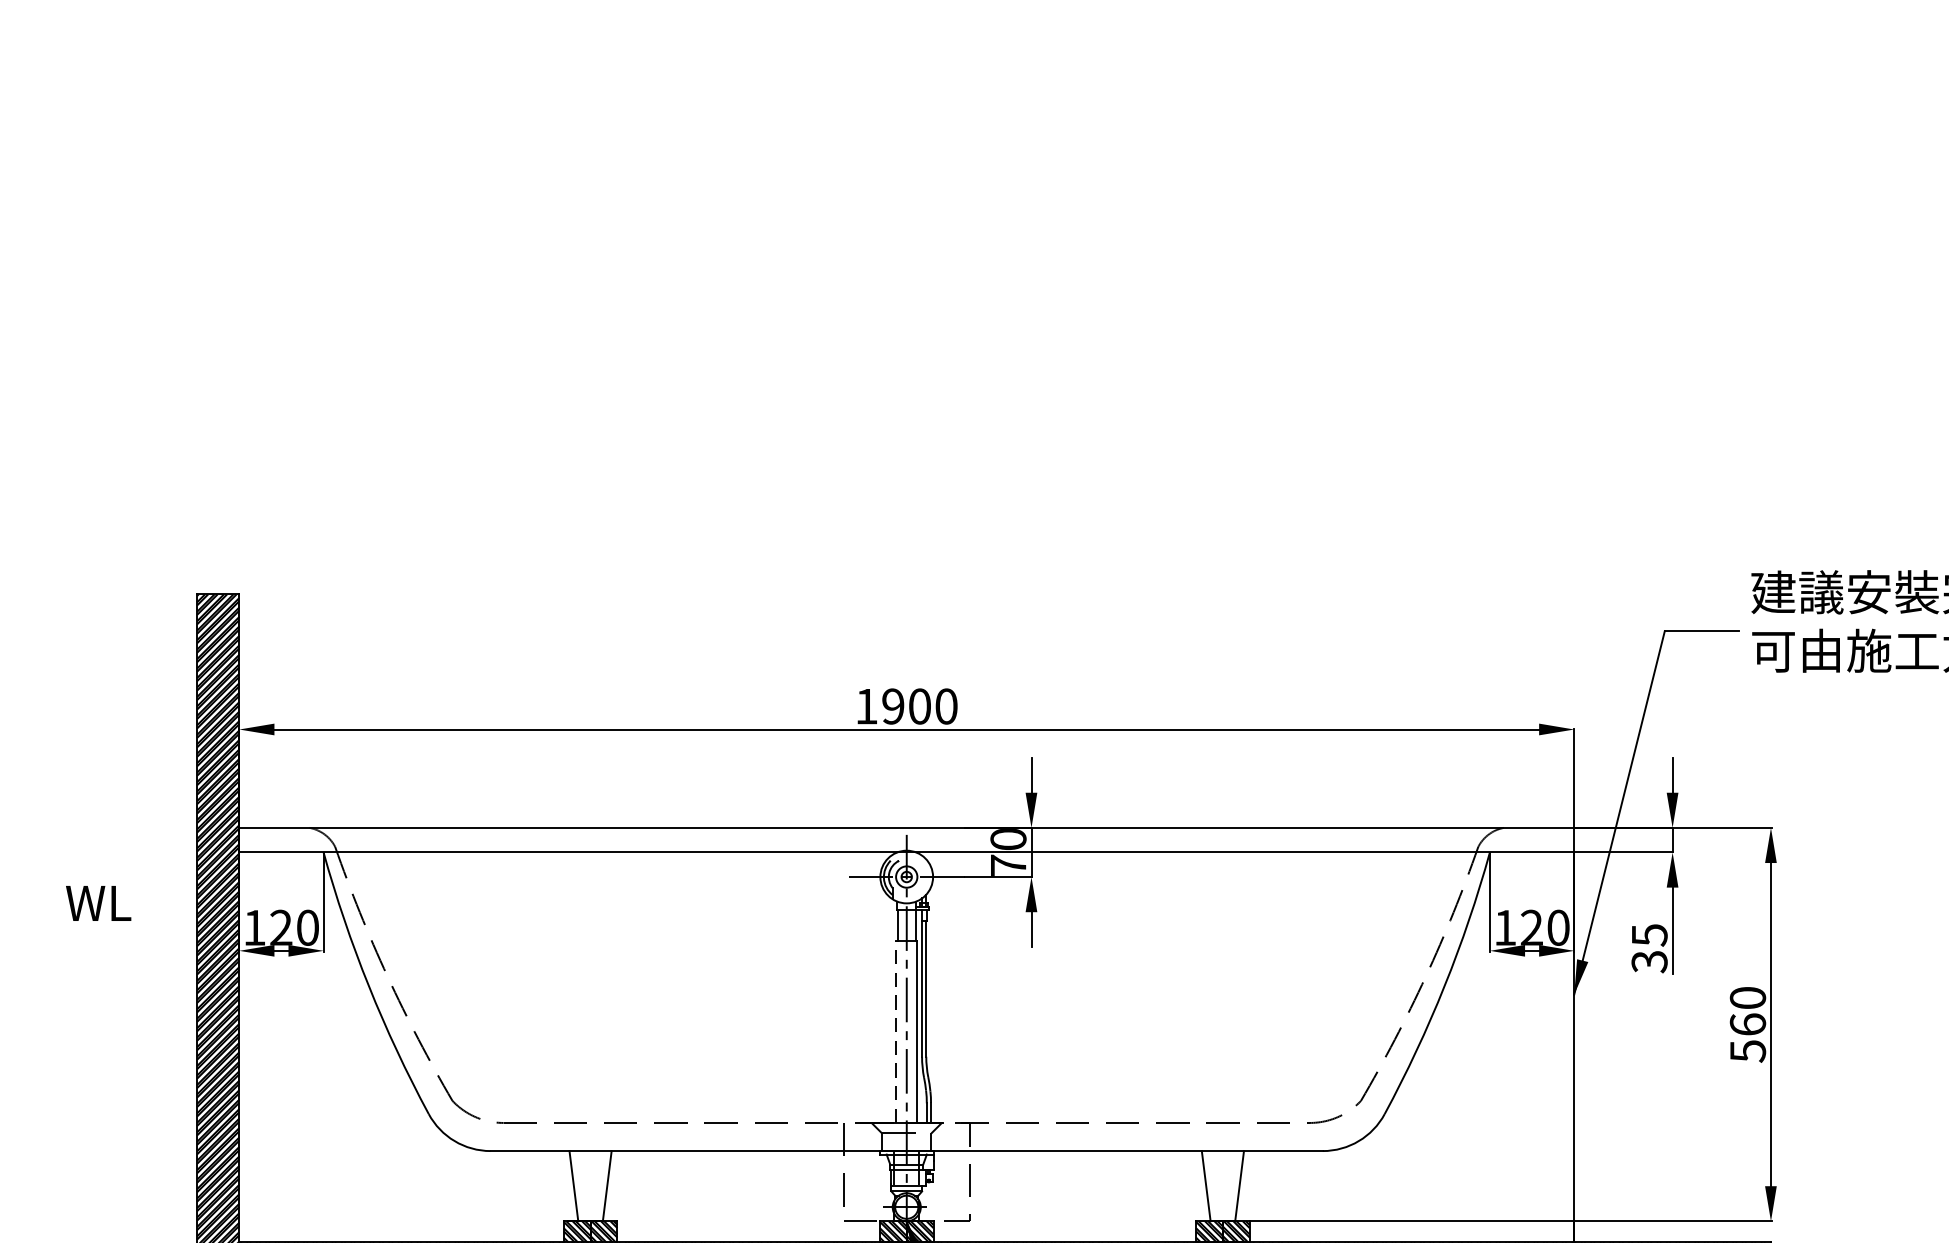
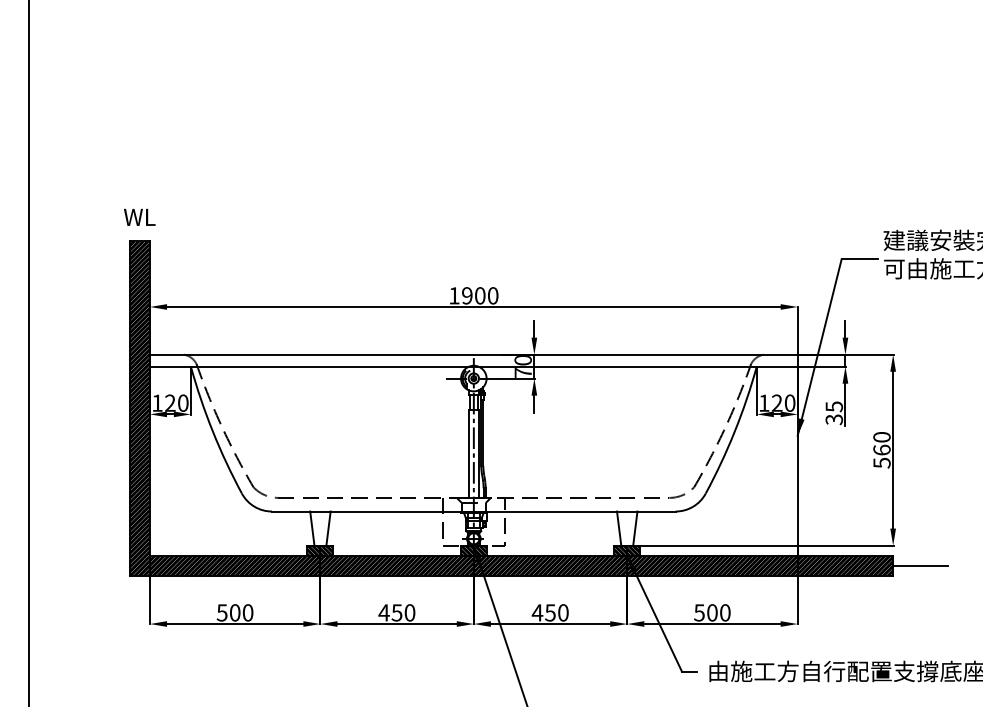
text: (98, 901) -> (139, 216), moved
line: (895, 1031) -> (468, 453), dashed -> solid

